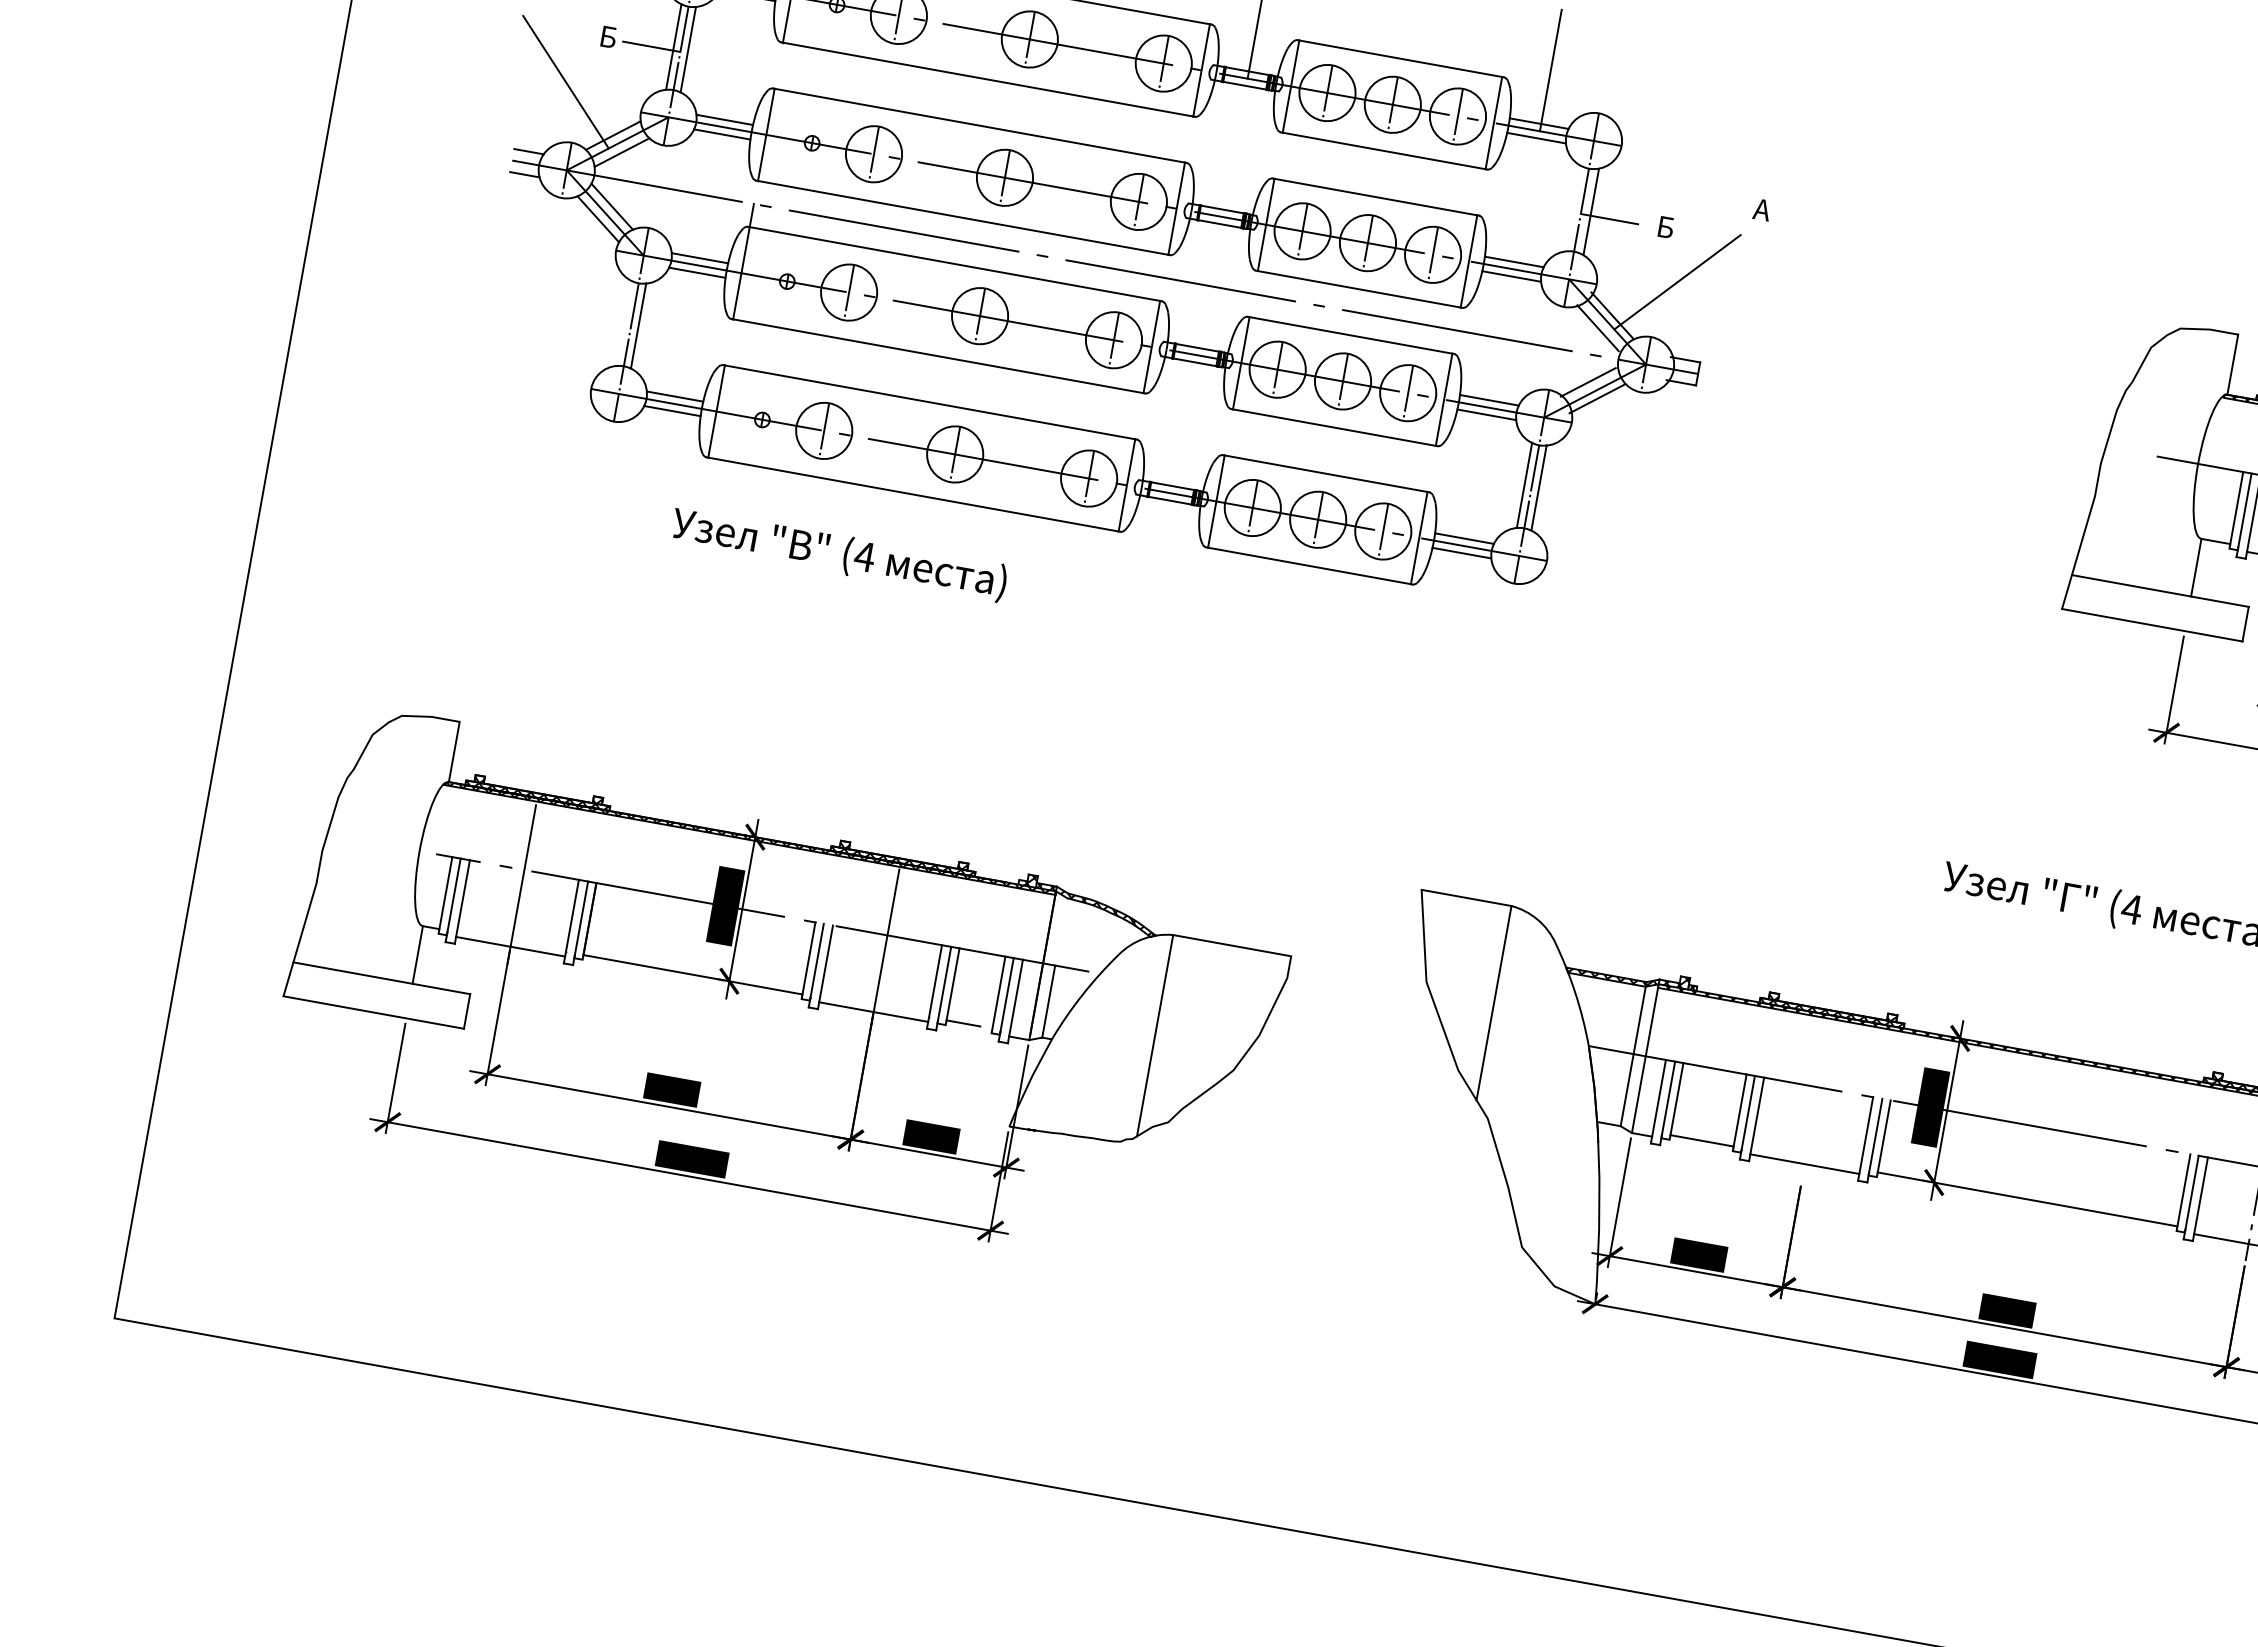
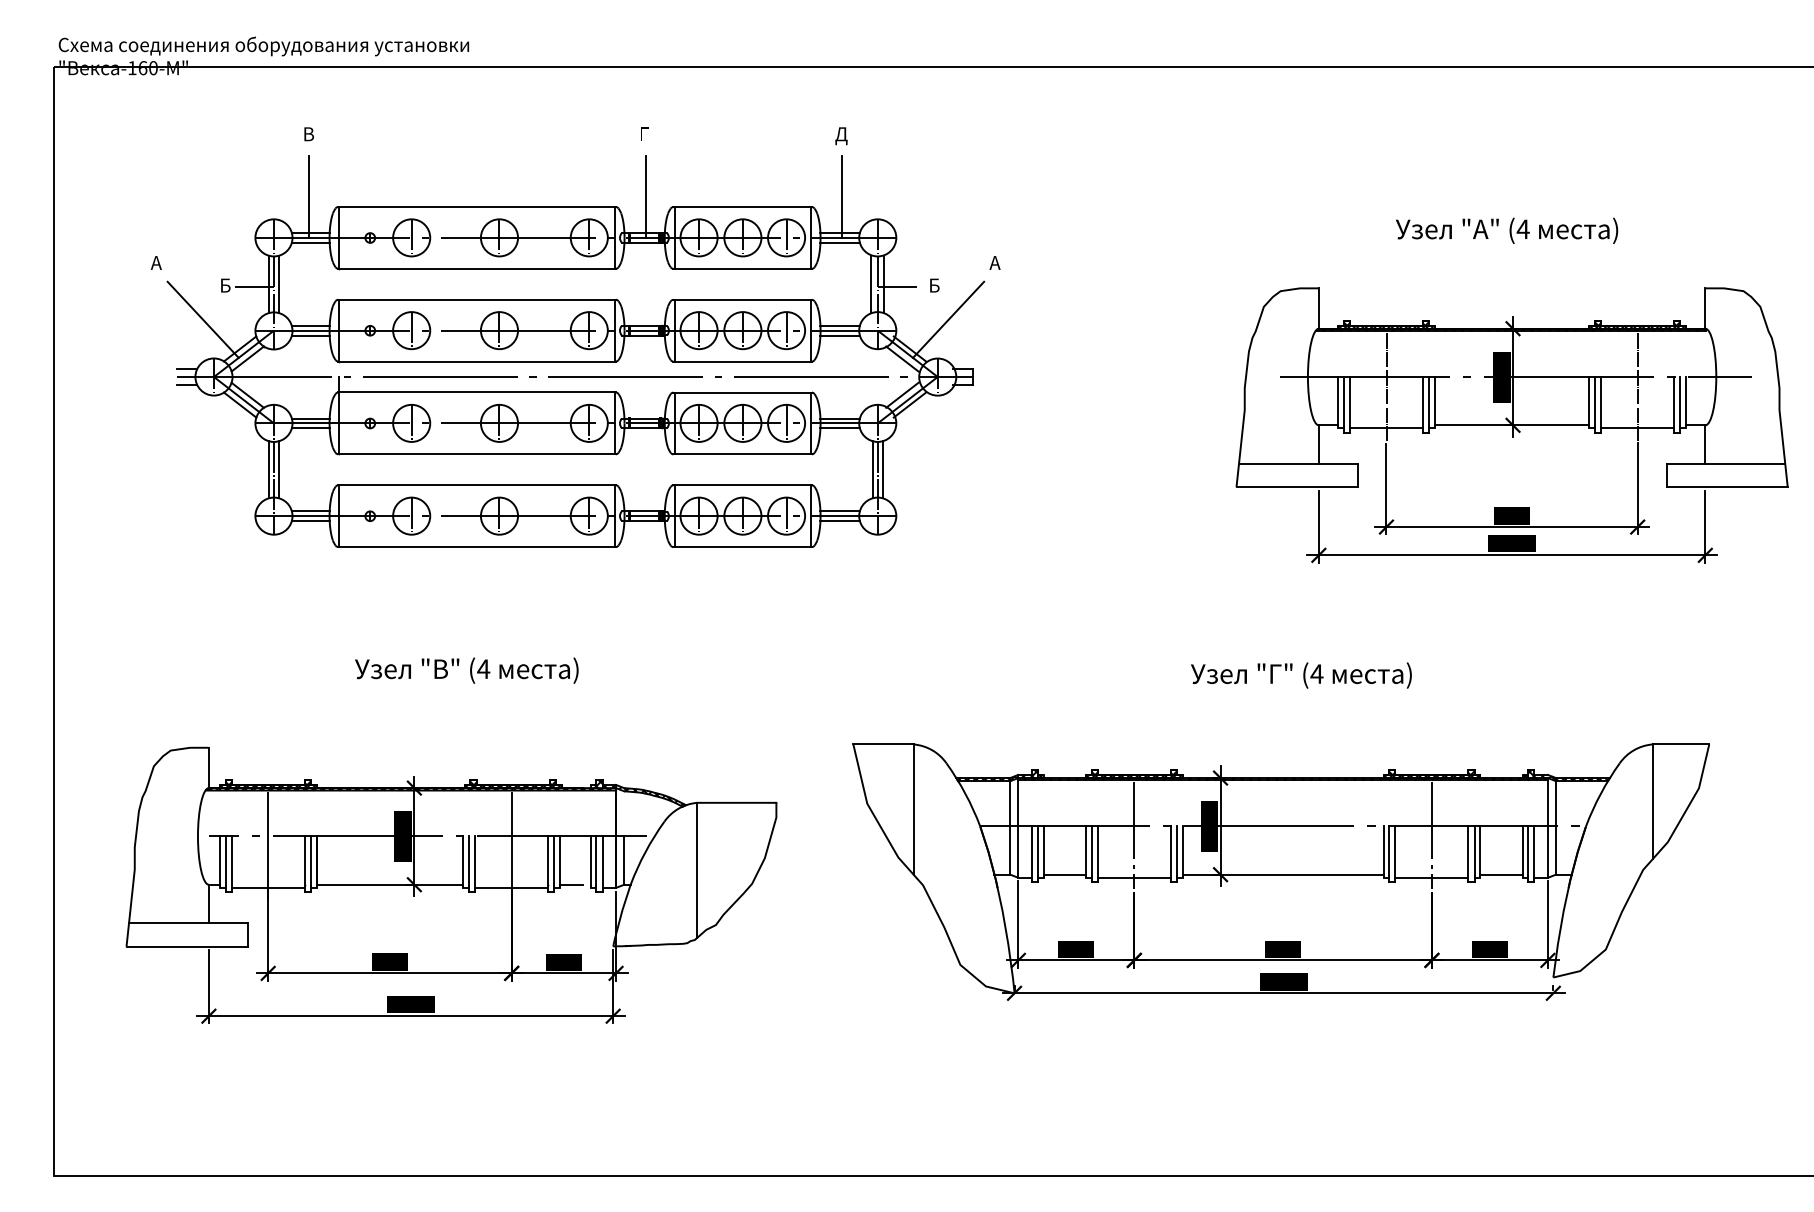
line: (1572, 208) -> (871, 284), added
line: (624, 323) -> (269, 469), added
text: (838, 554) -> (466, 670), moved
line: (1816, 1101) -> (1134, 835), added

